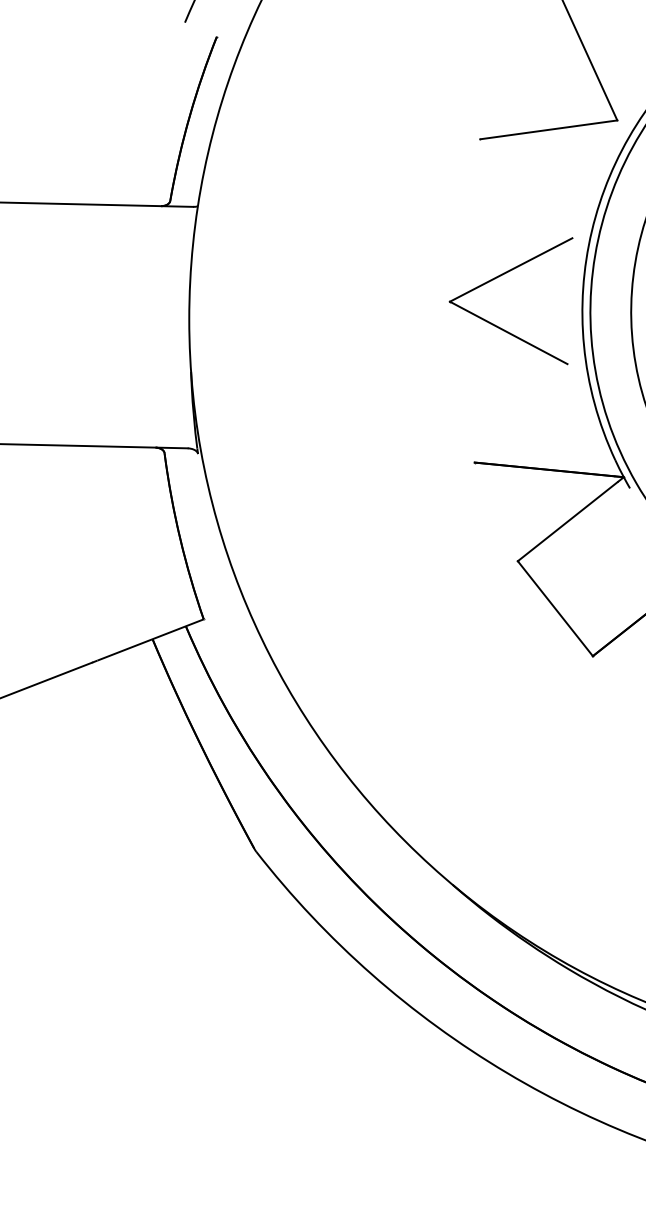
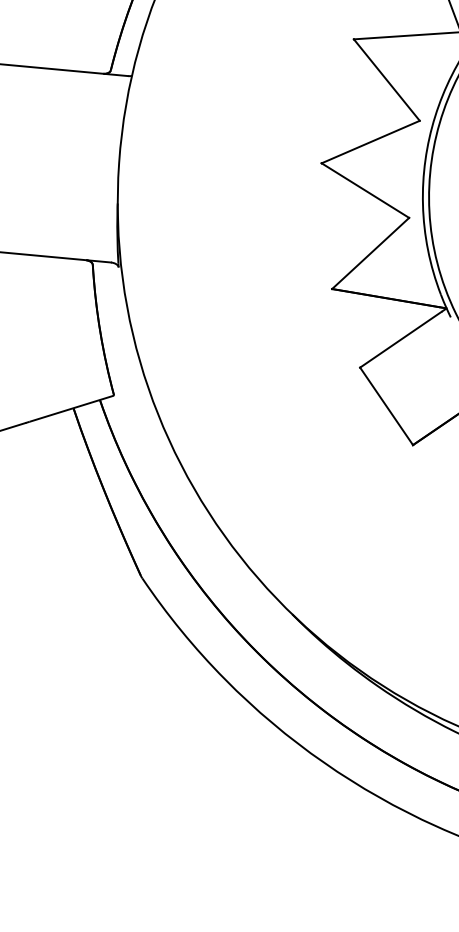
line: (526, 188) -> (386, 79), added
line: (520, 413) -> (370, 253), added

